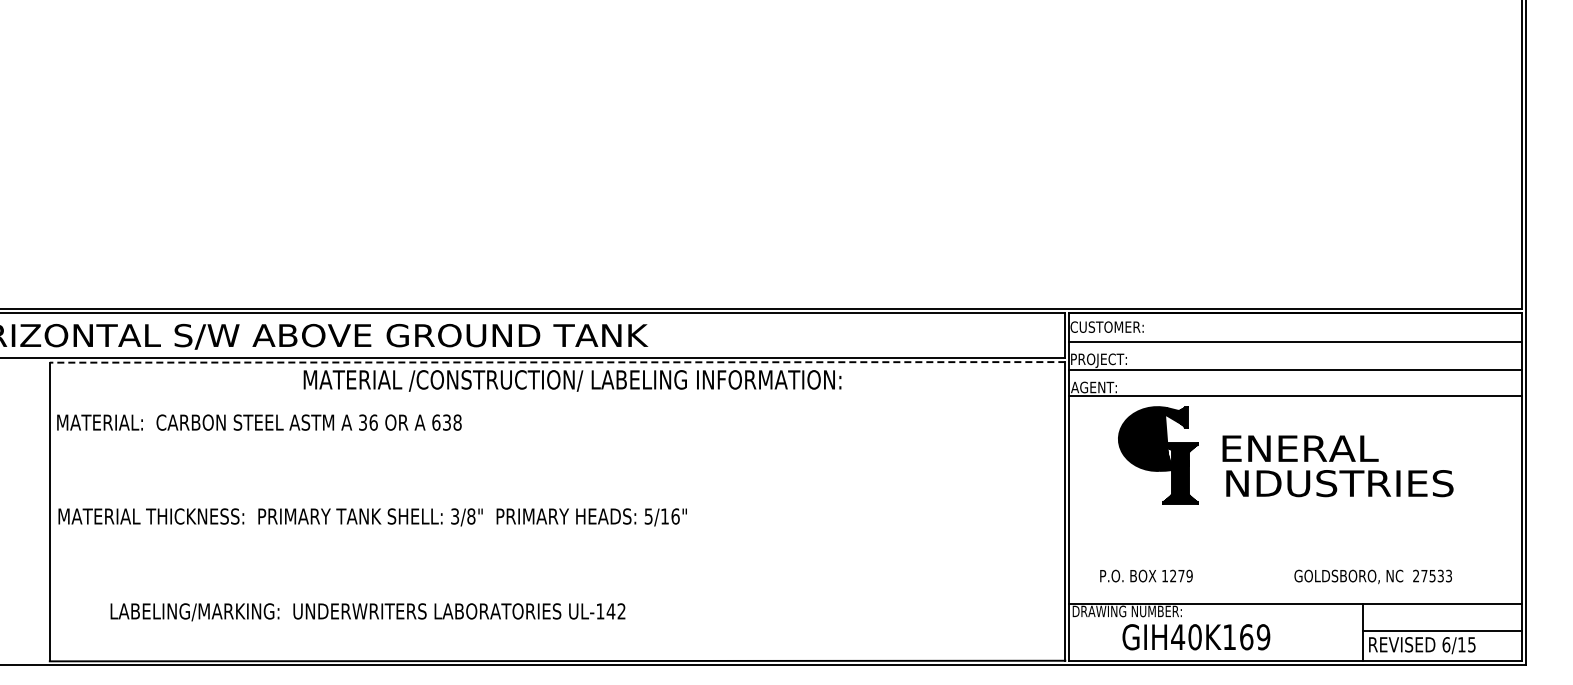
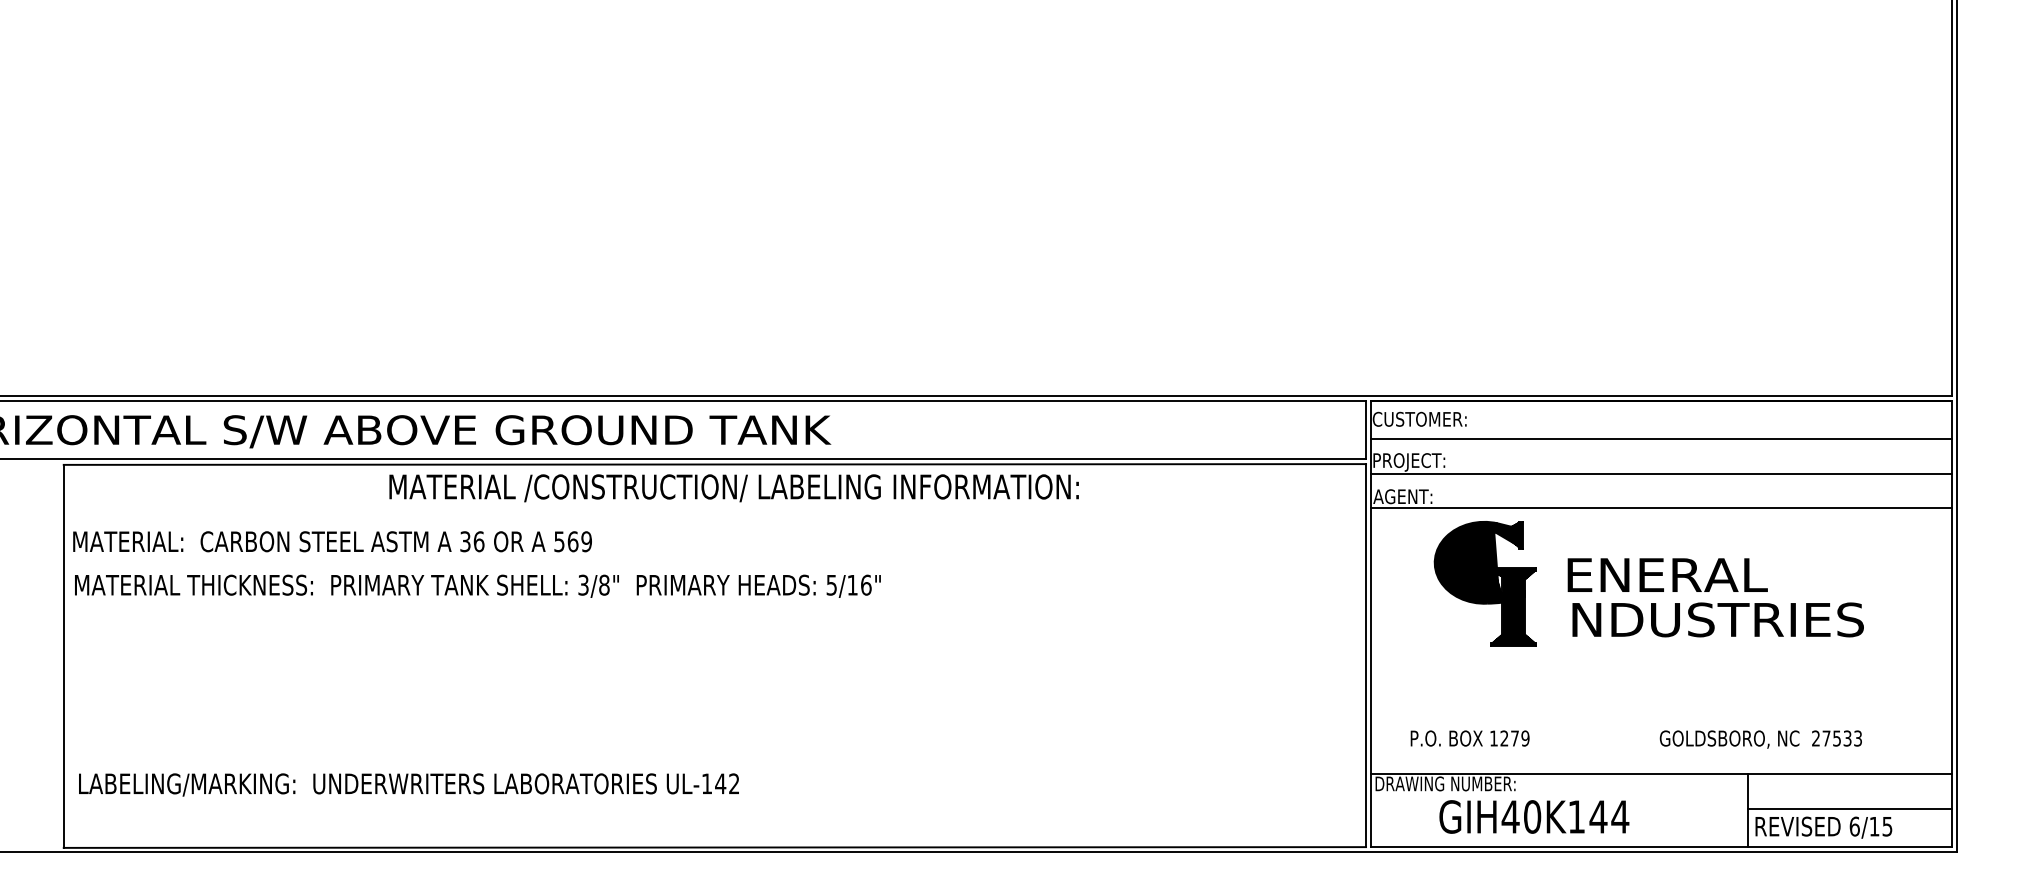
line: (557, 362) -> (714, 464), dashed -> solid
text: (446, 422) -> (572, 541), 638 -> 569
text: (372, 517) -> (477, 586), moved
text: (367, 612) -> (408, 785), moved
text: (1254, 637) -> (1608, 817), GIH40K169 -> GIH40K144

